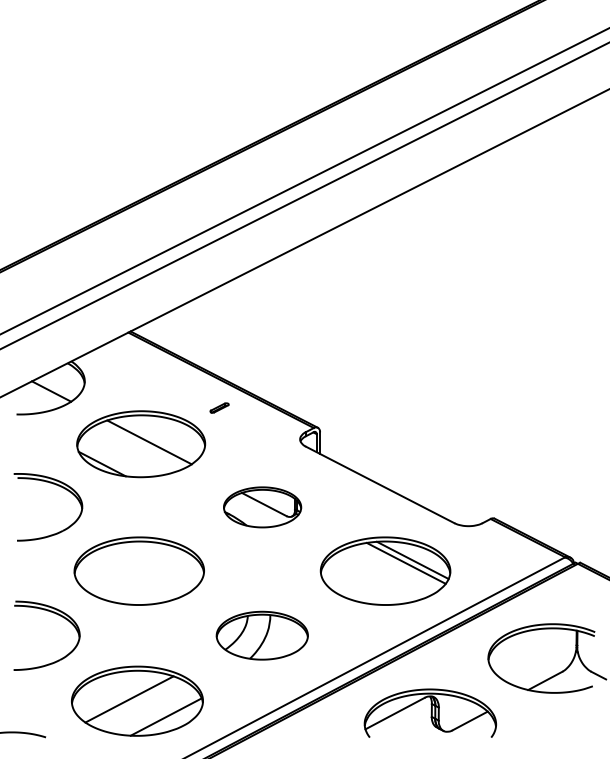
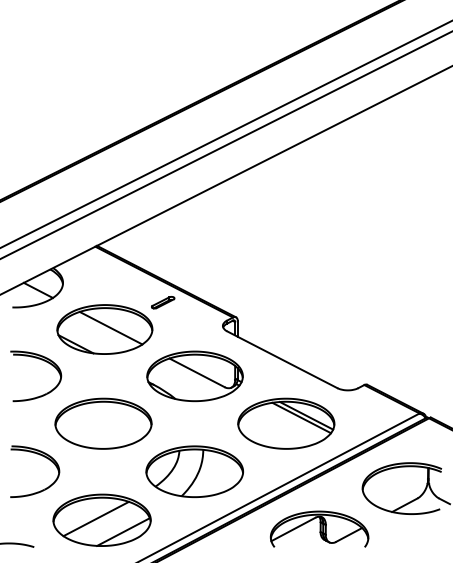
part: (219, 407) -> (163, 302), size x1.67
part: (262, 507) -> (194, 376), size x1.67
part: (262, 635) -> (194, 471), size x1.43

